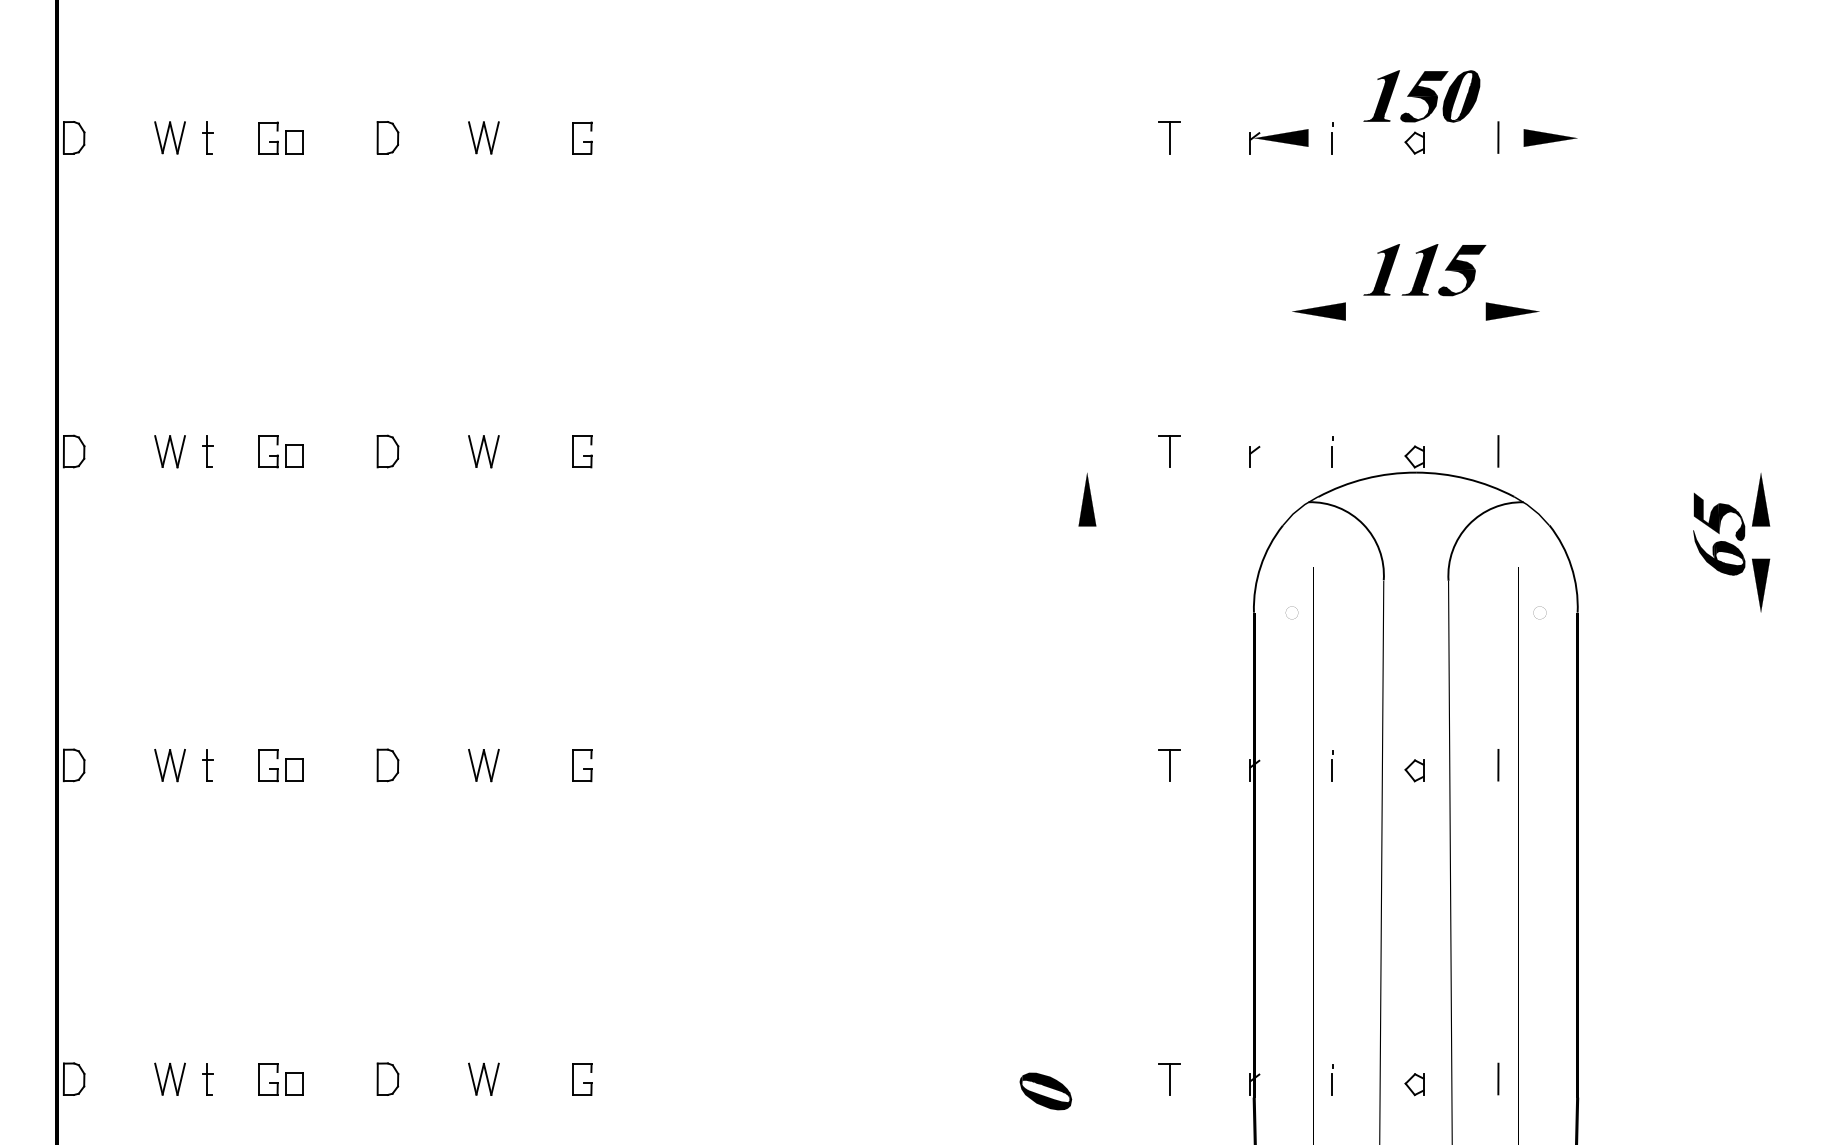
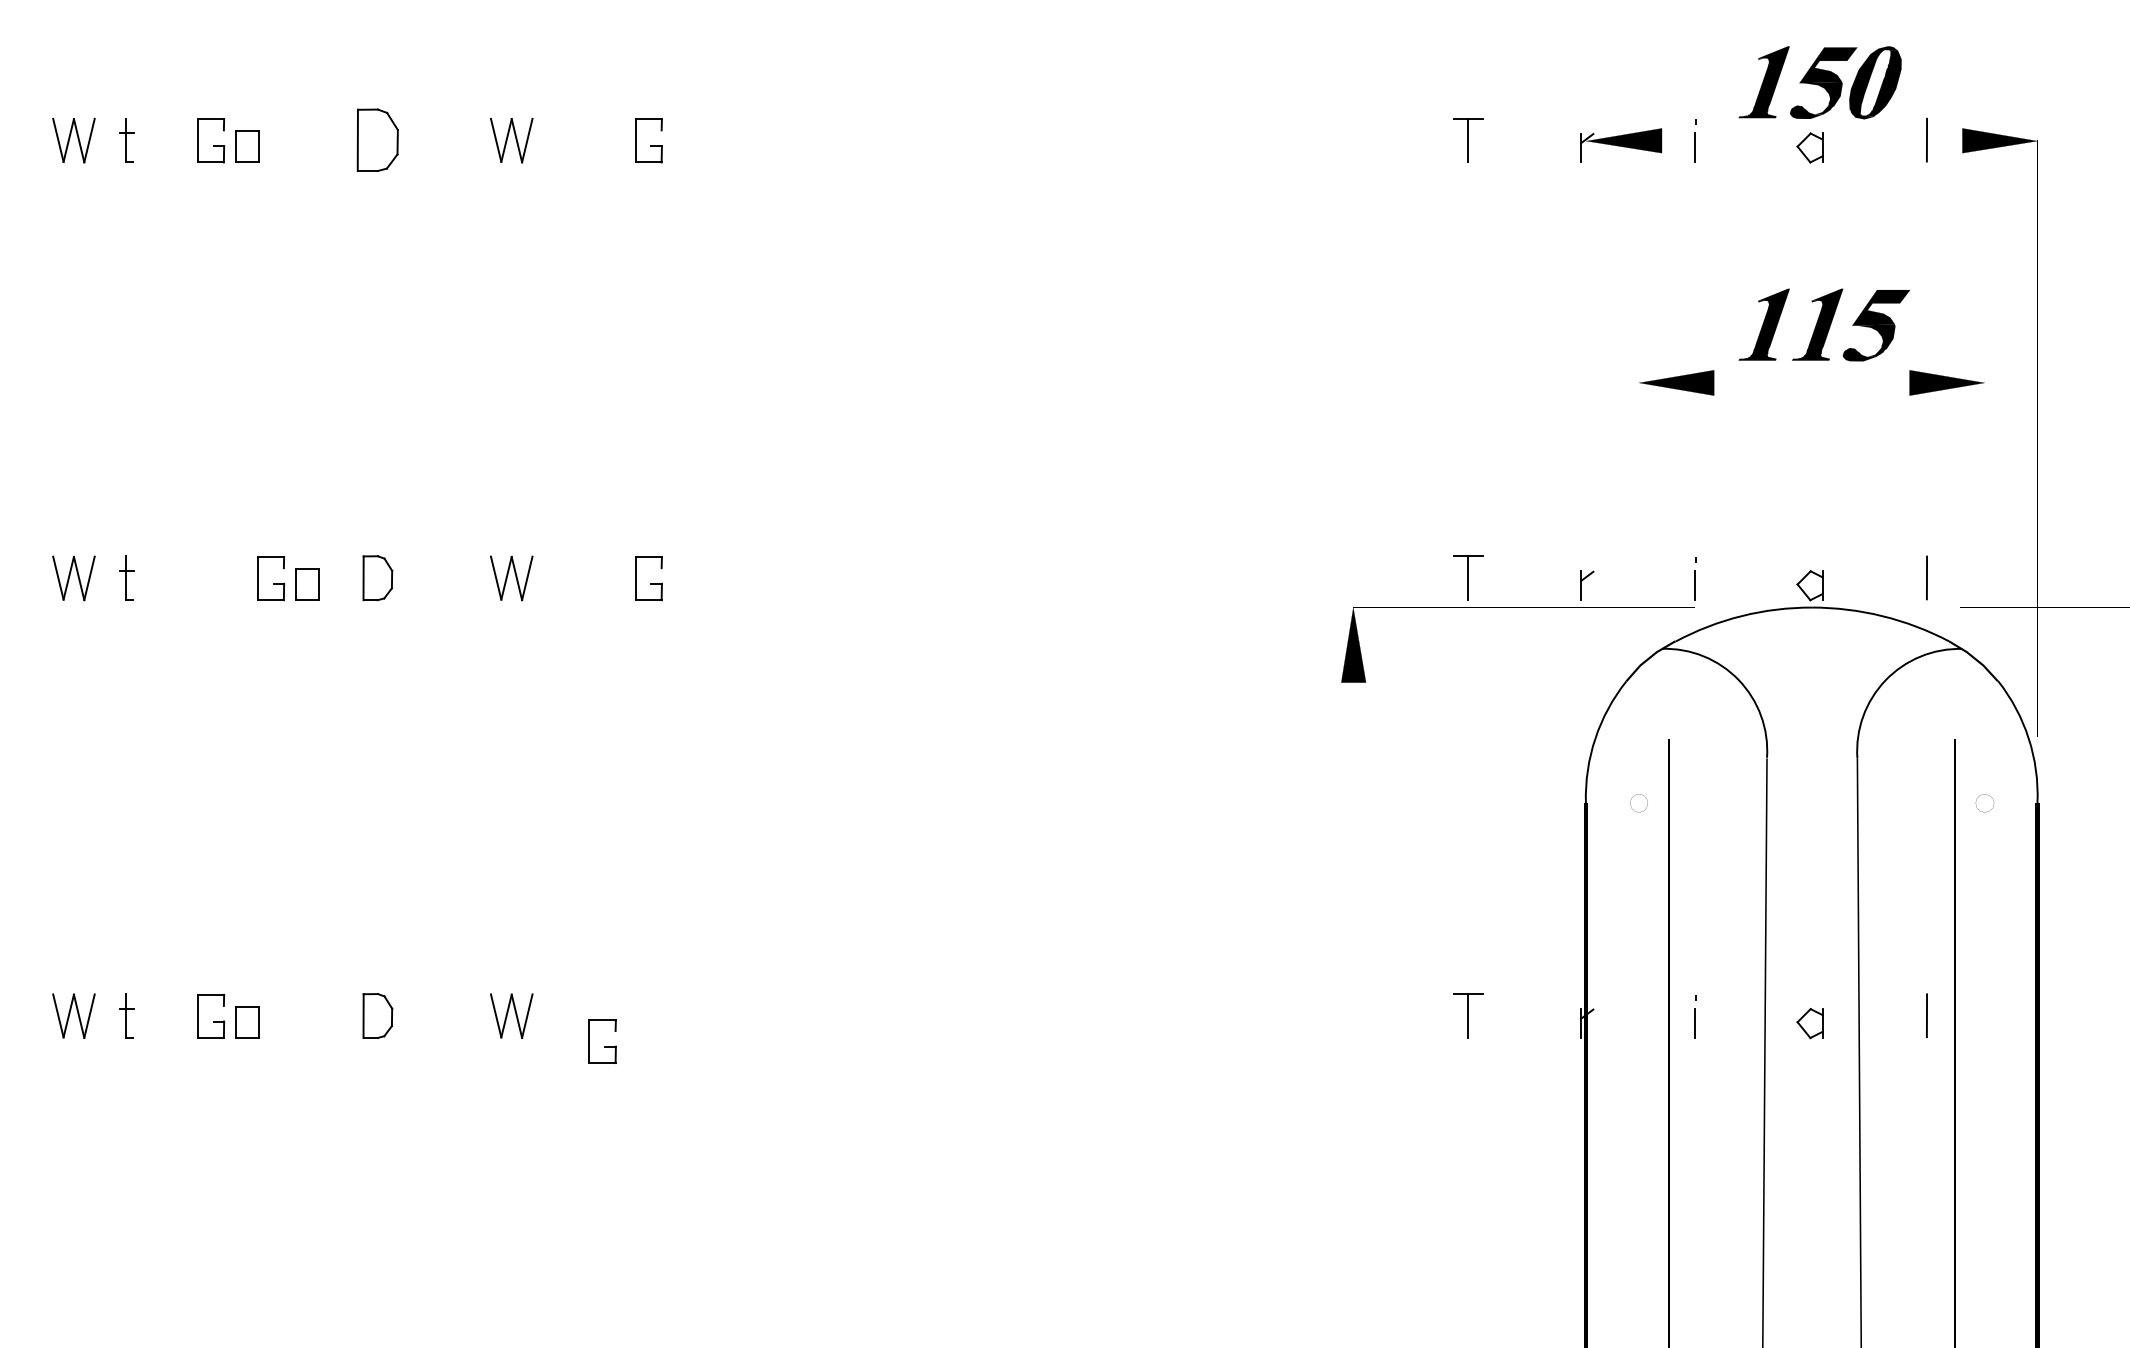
part: (387, 137) -> (377, 140), size x1.4
part: (280, 451) -> (287, 578), moved
part: (582, 765) -> (603, 1041), moved

